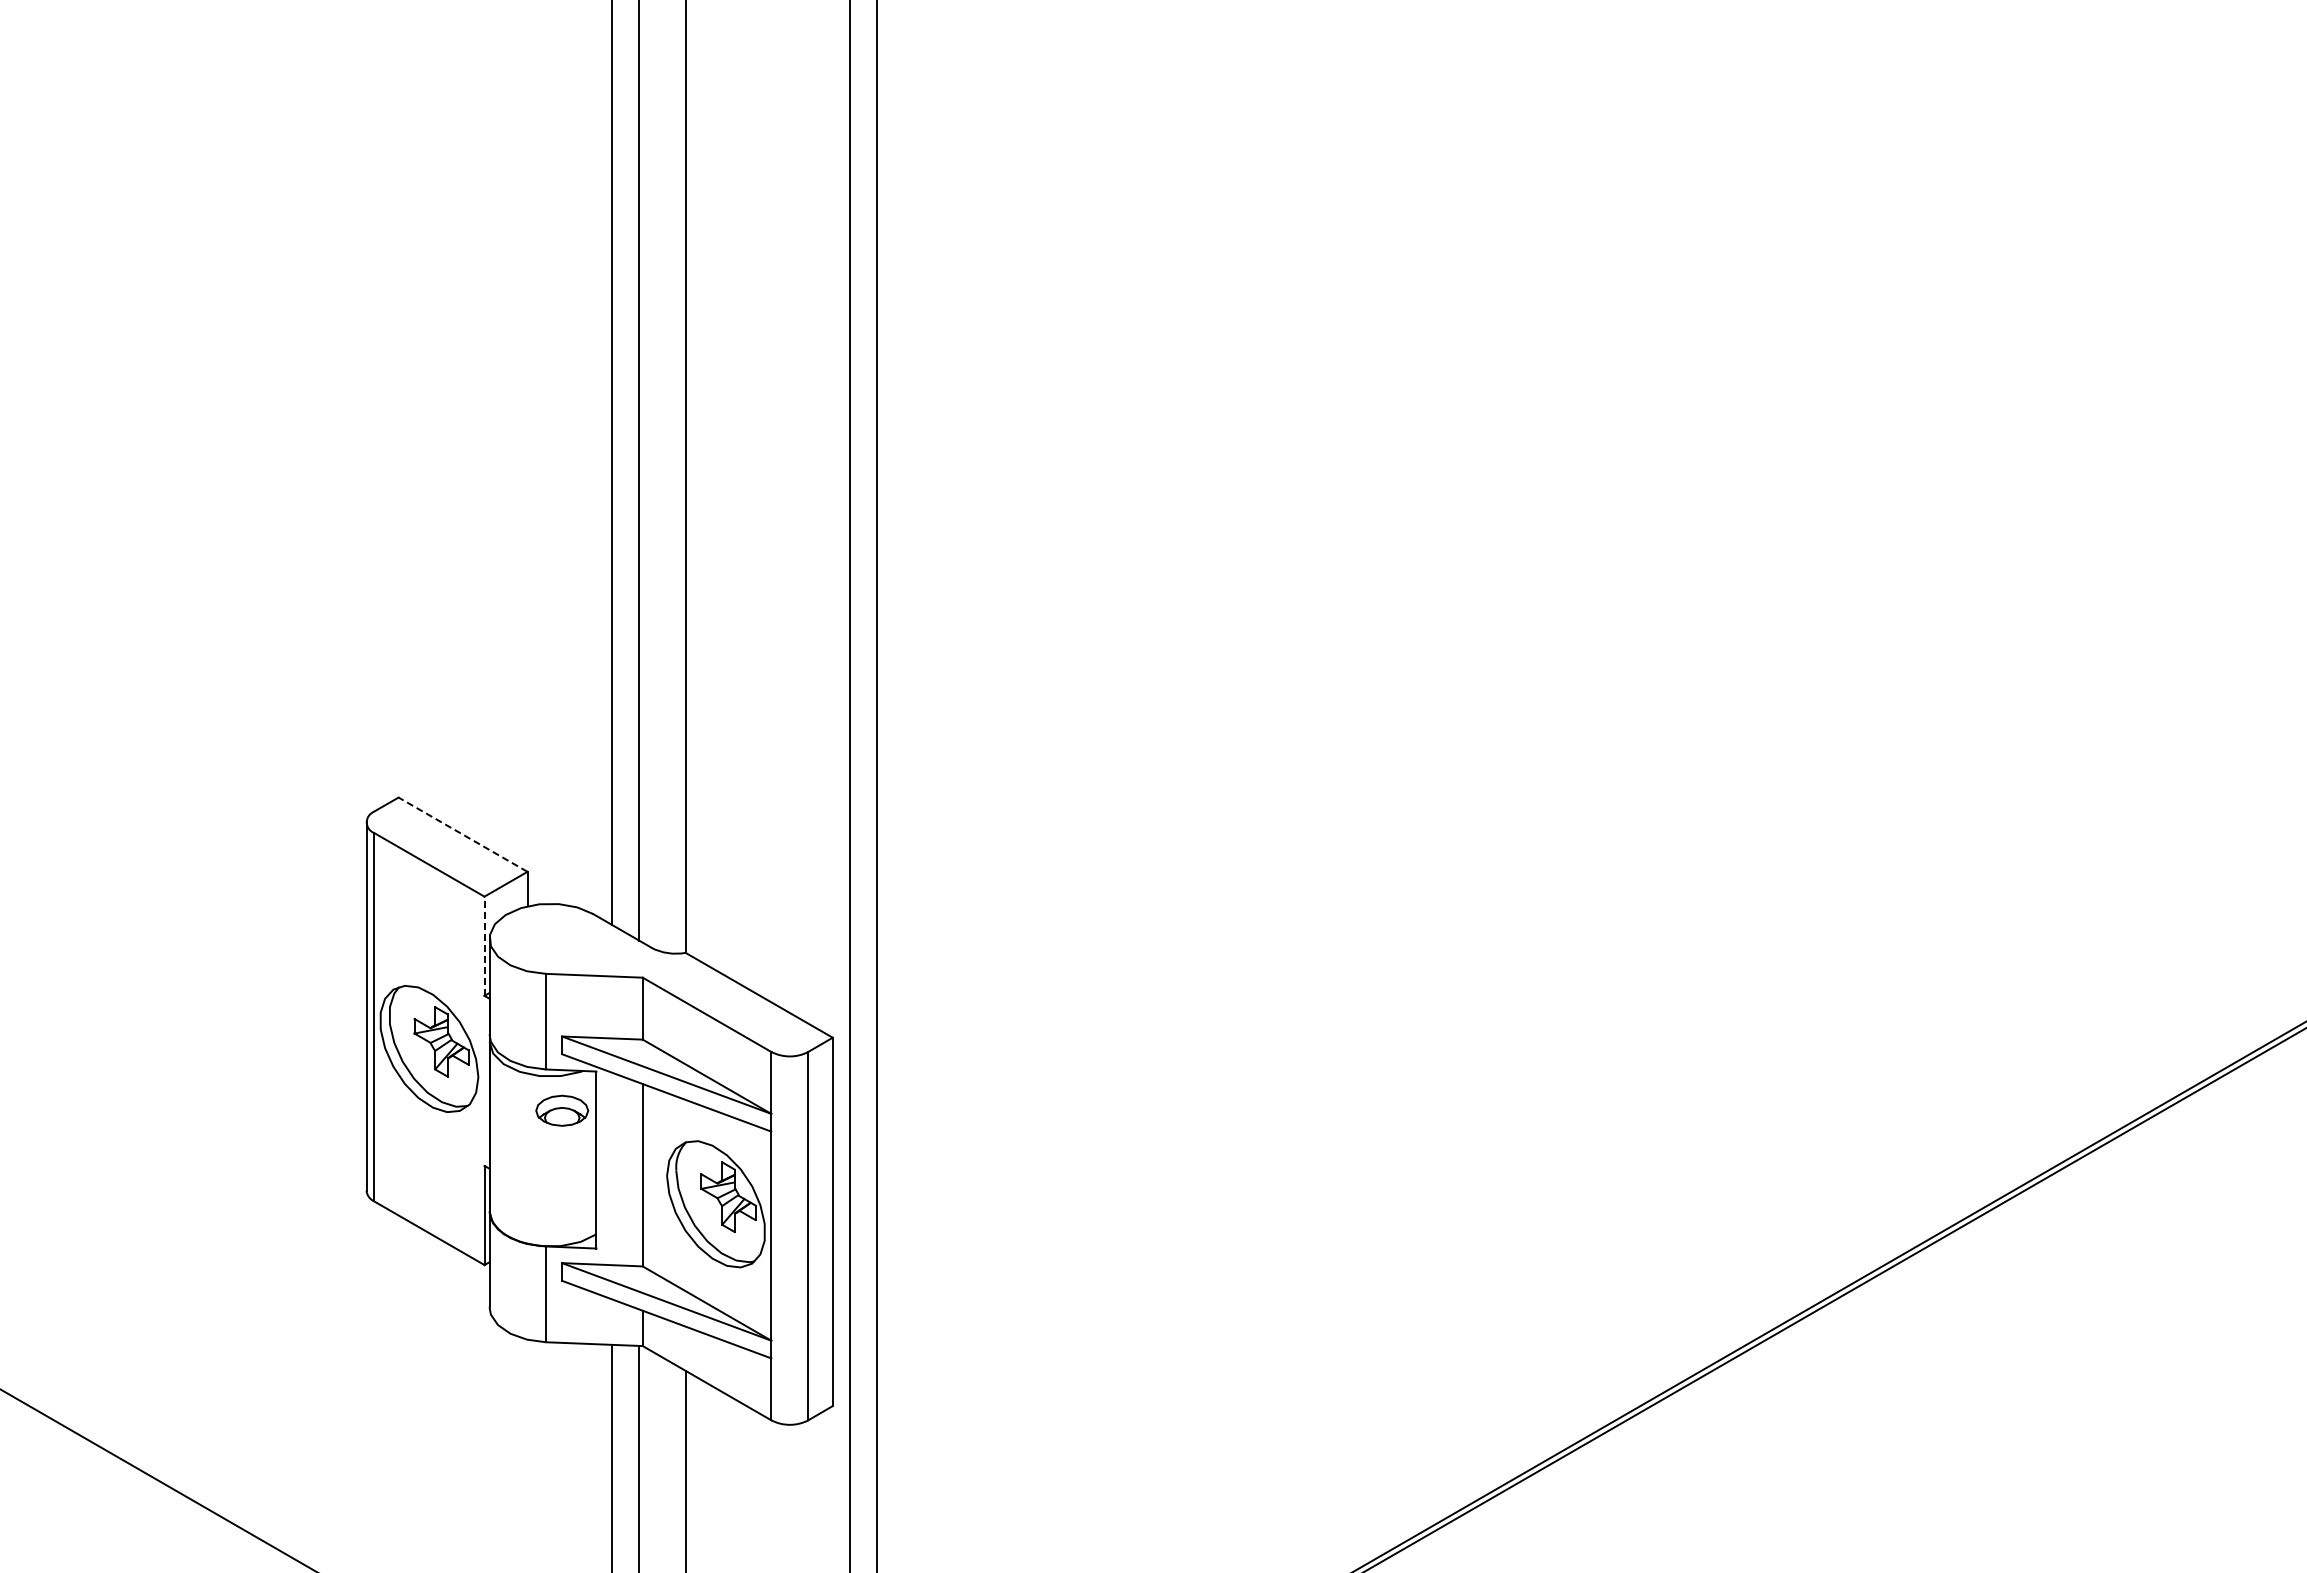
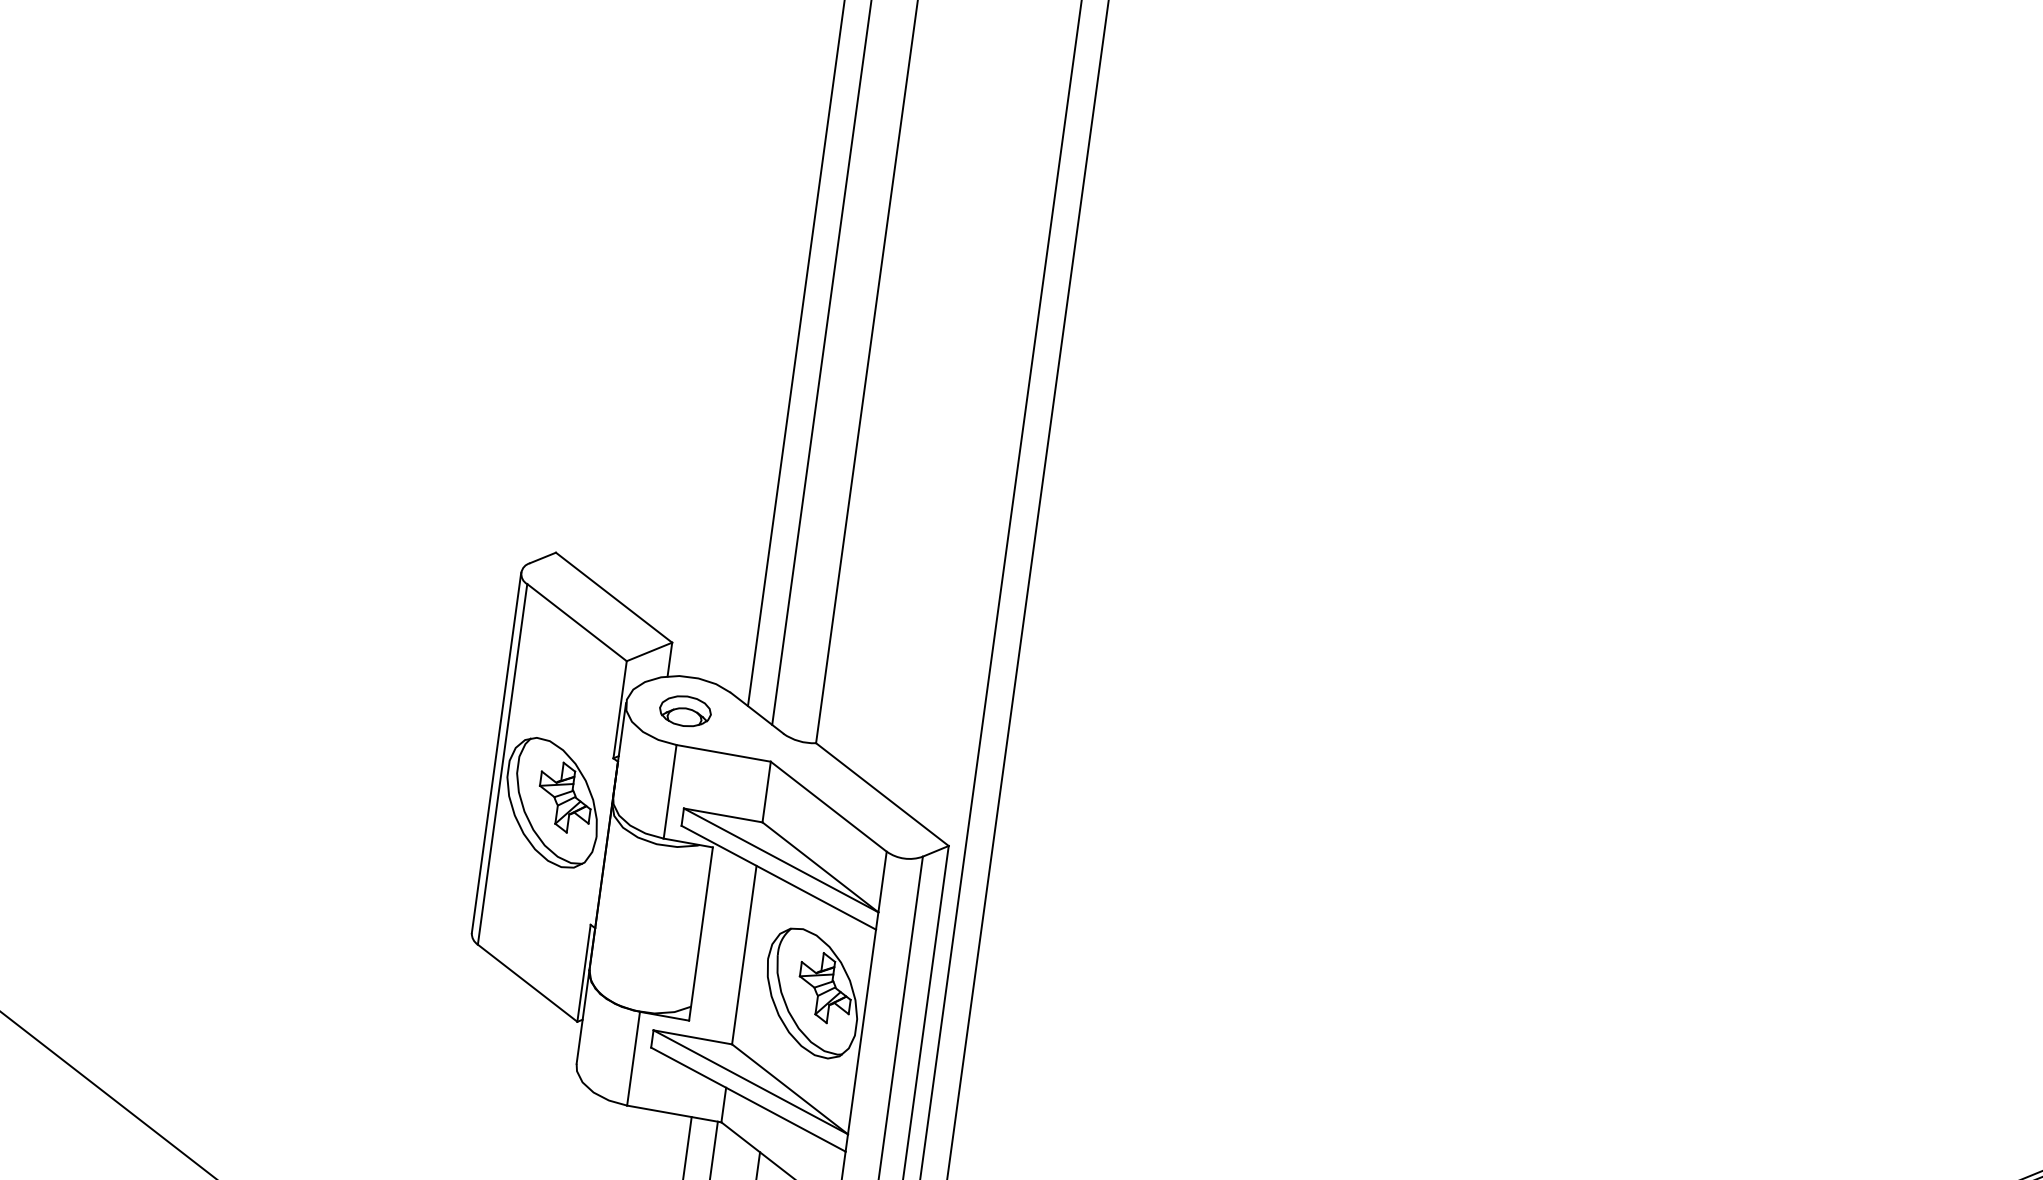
line: (462, 834) -> (613, 597), dashed -> solid
line: (484, 946) -> (620, 709), dashed -> solid
part: (562, 1110) -> (685, 711), moved

